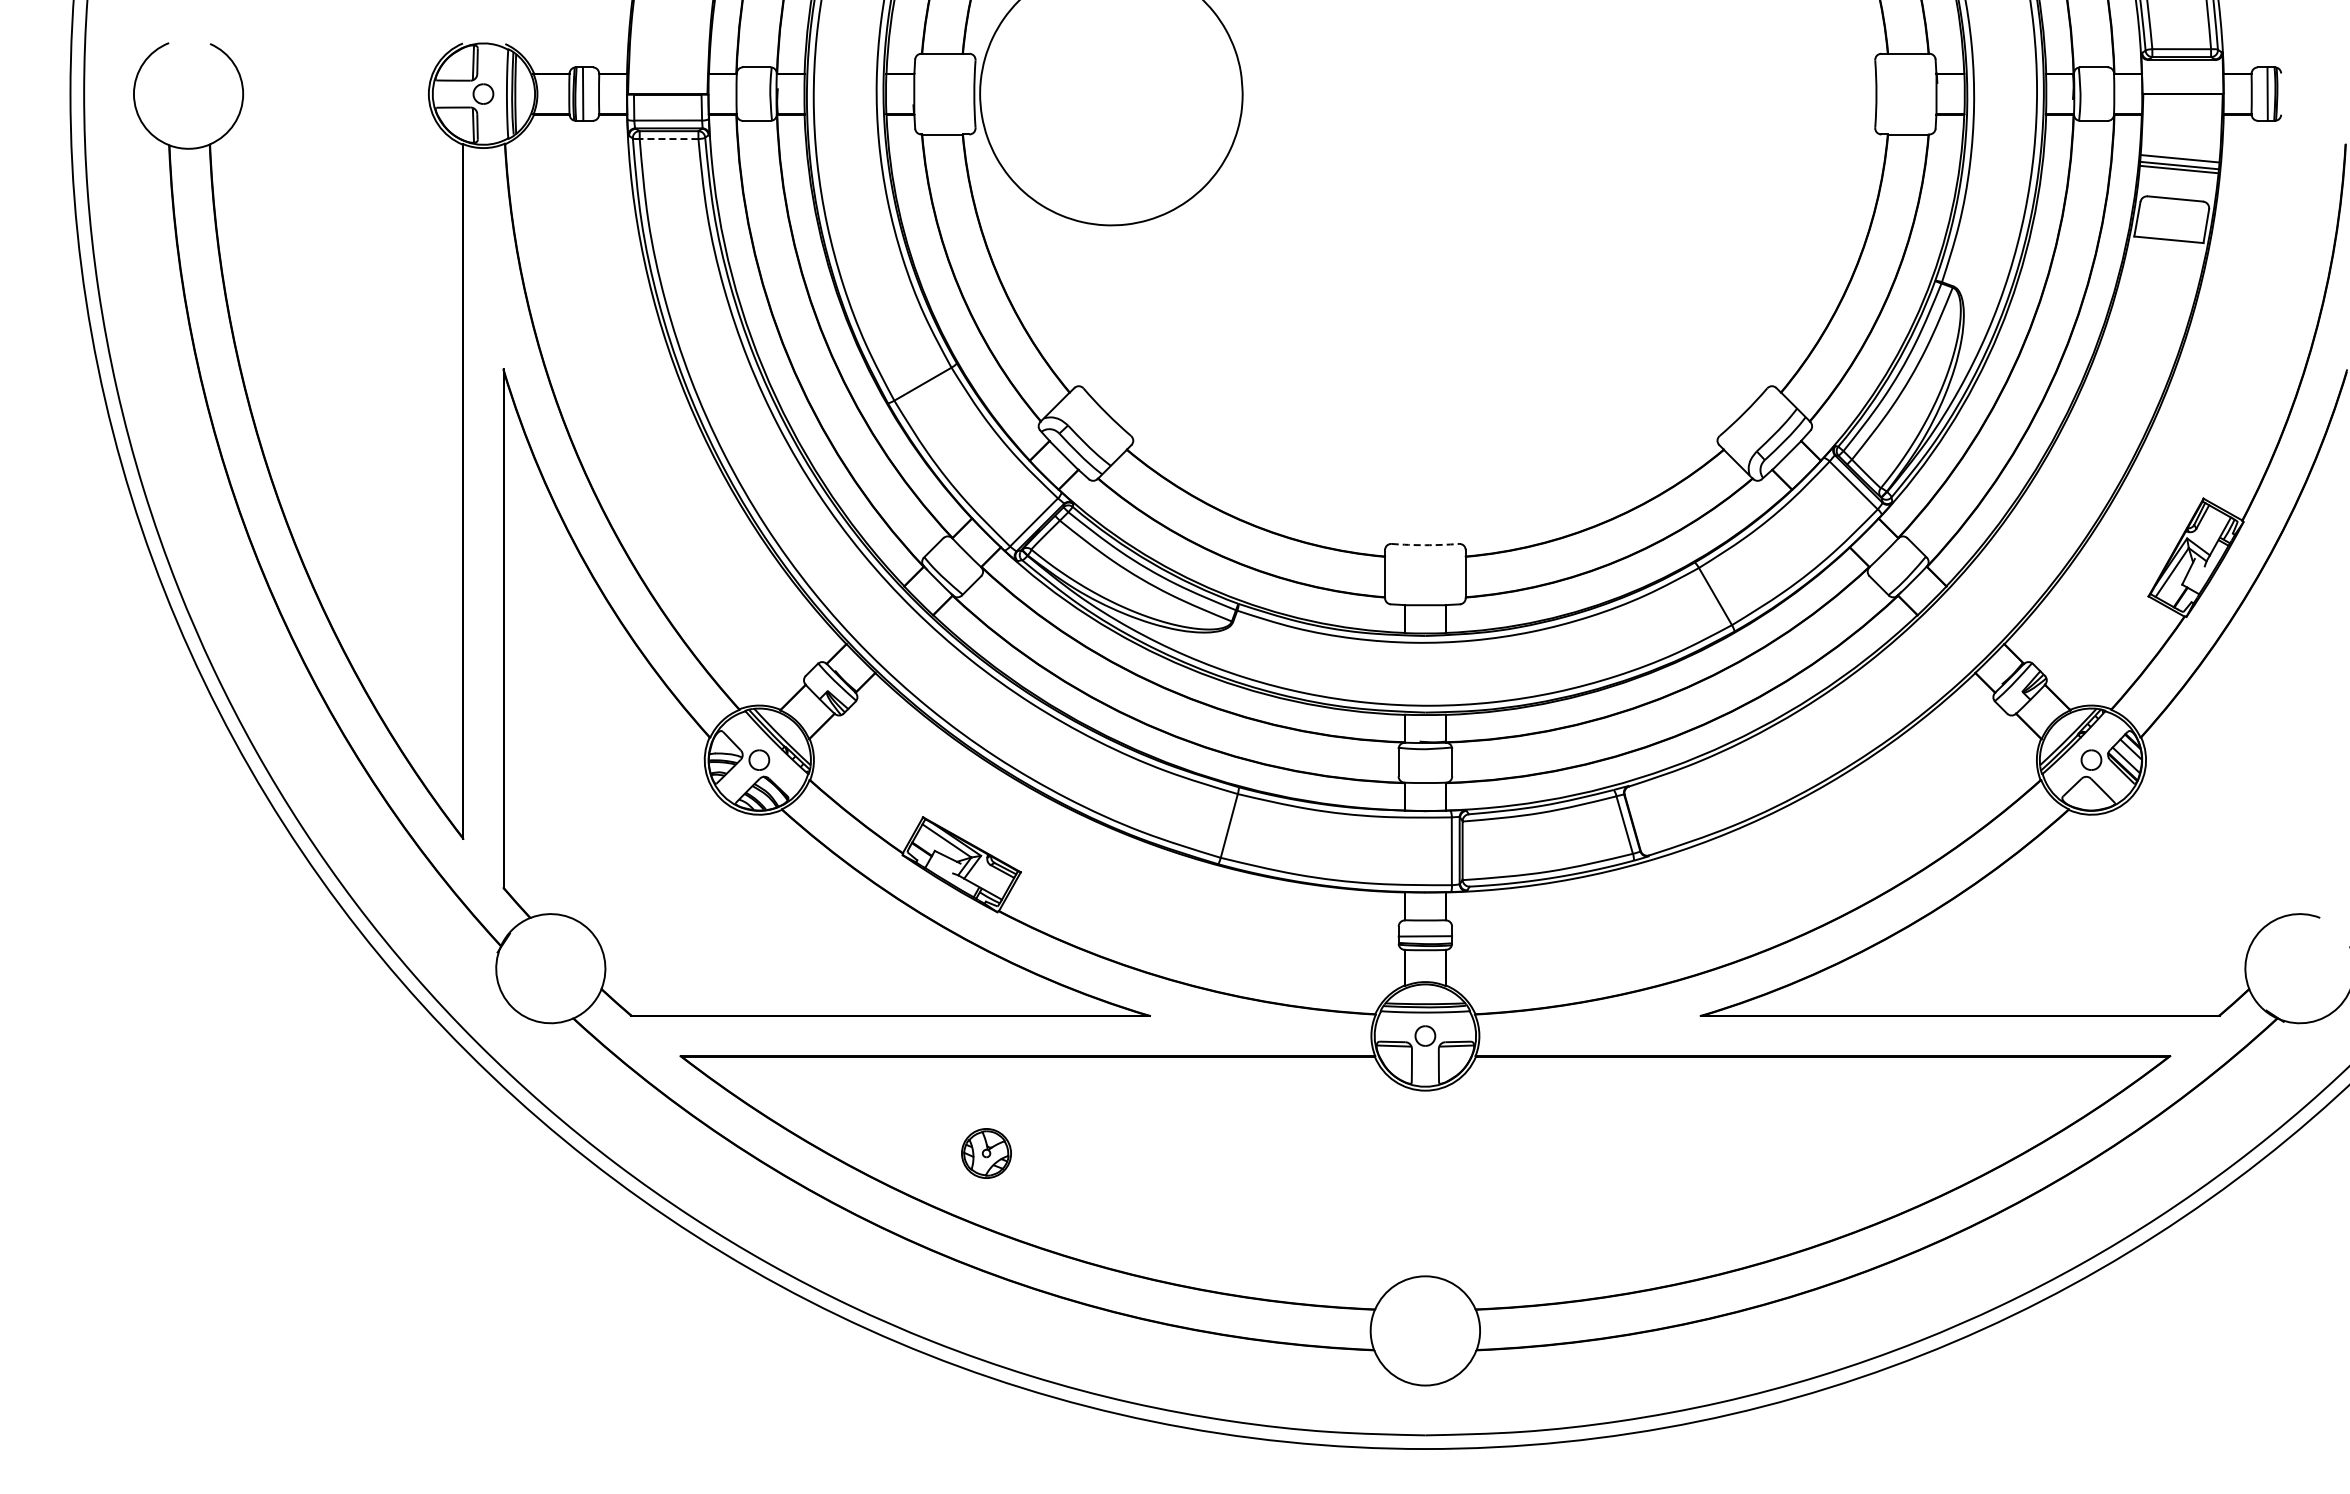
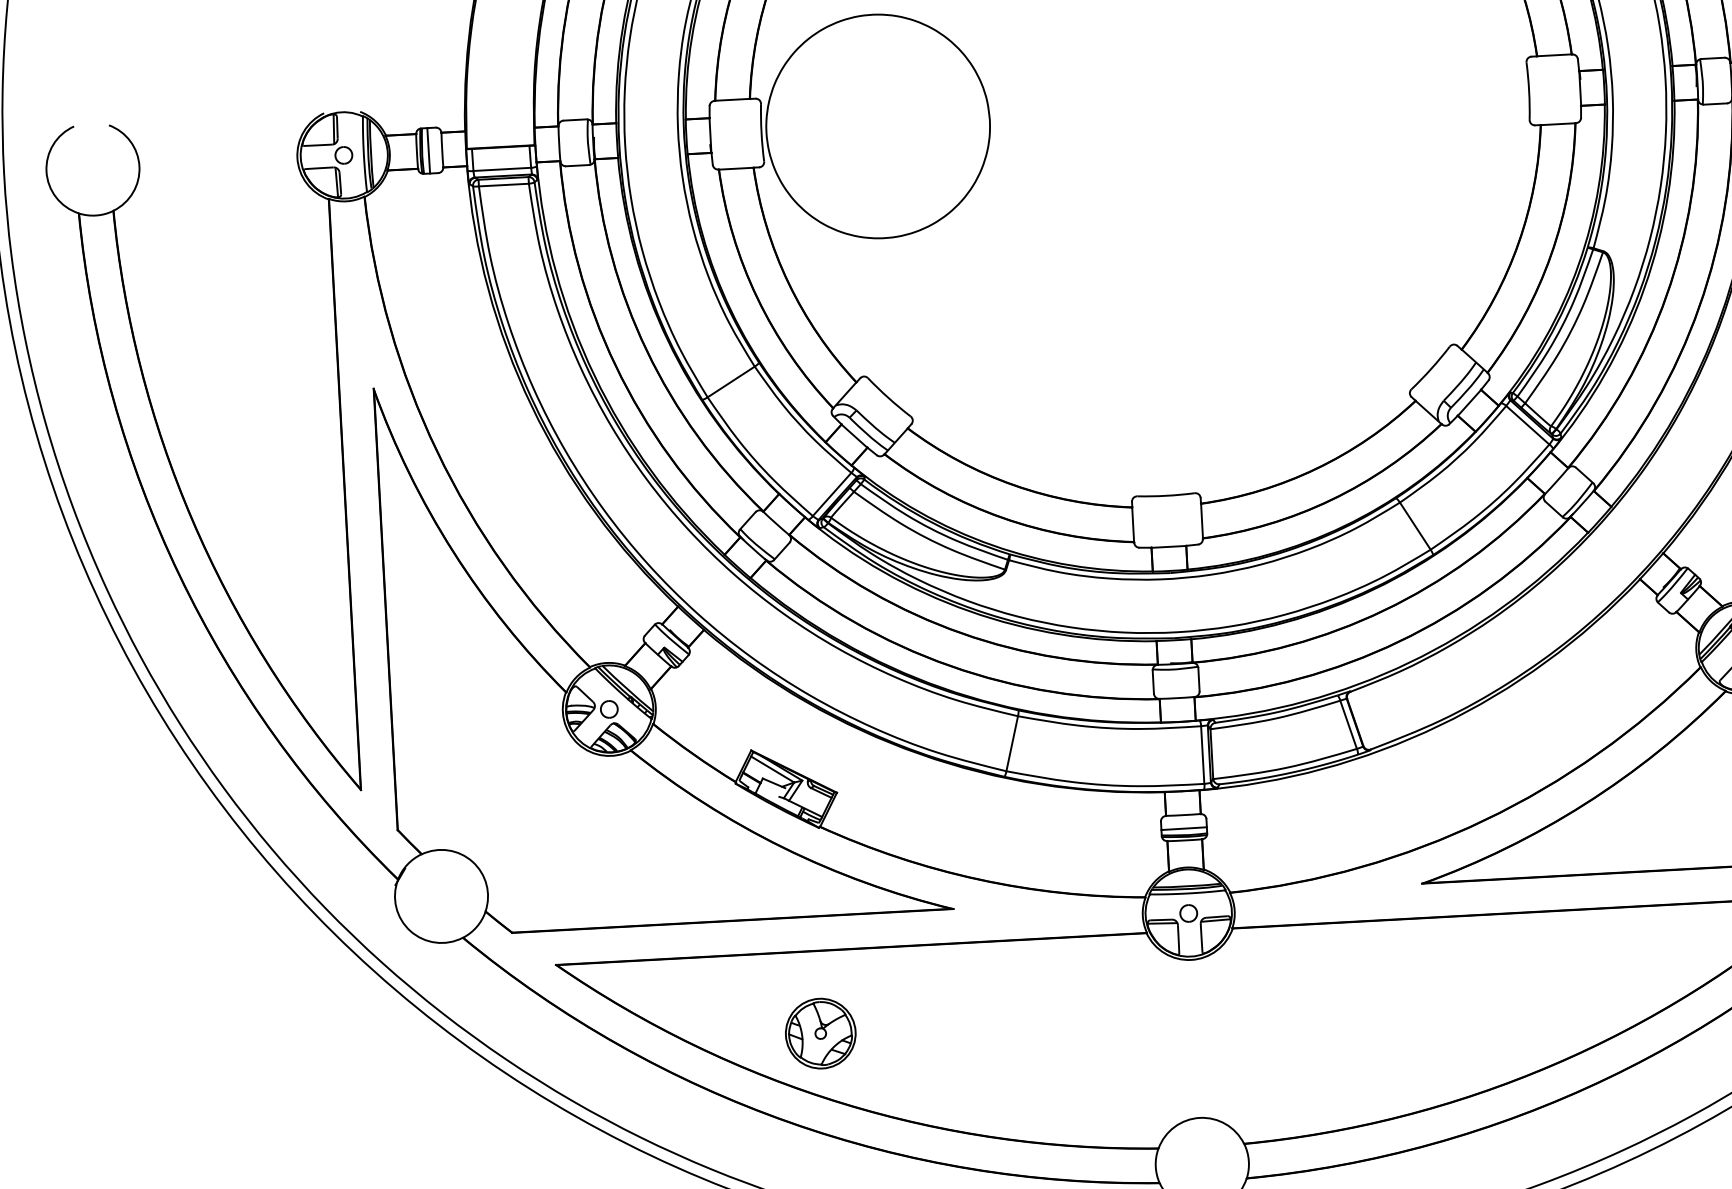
line: (668, 139) -> (503, 185), dashed -> solid
arc: (1425, 545) -> (1166, 496), dashed -> solid
part: (986, 1153) -> (820, 1033), size x1.67

